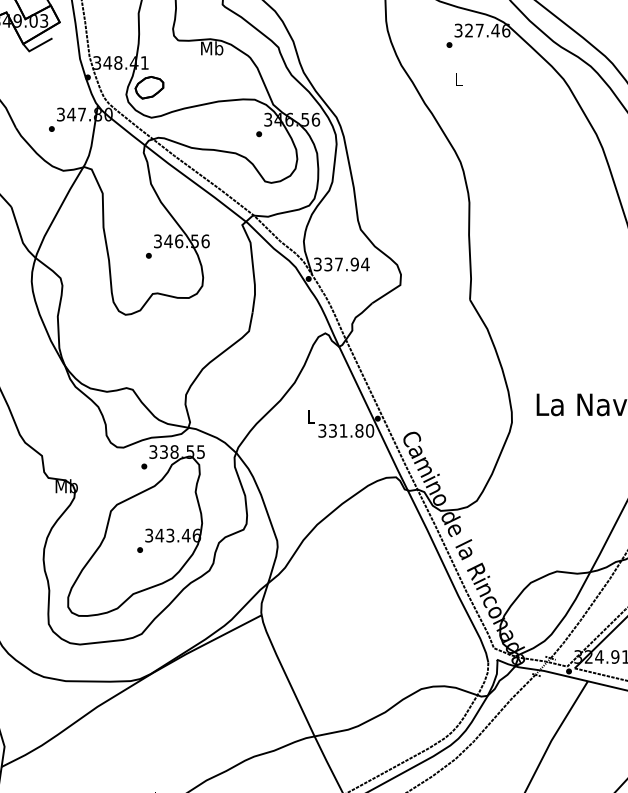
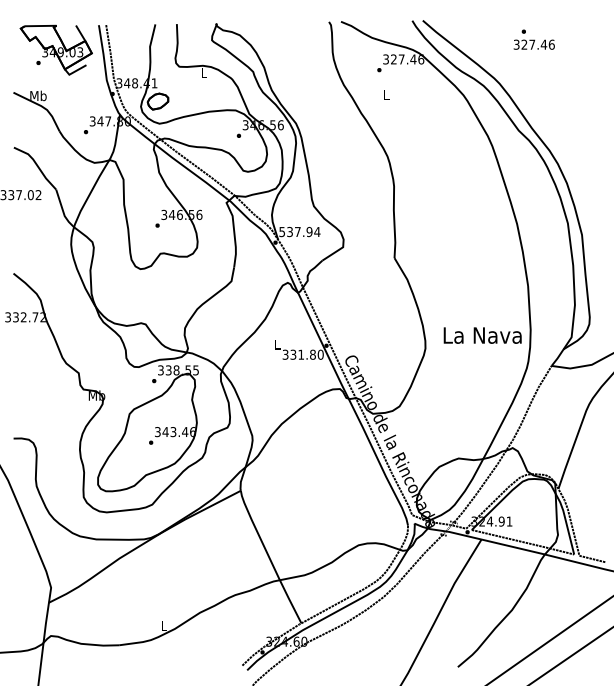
text: (212, 48) -> (204, 72), Mb -> L
text: (318, 262) -> (282, 230), 337.94 -> 537.94

